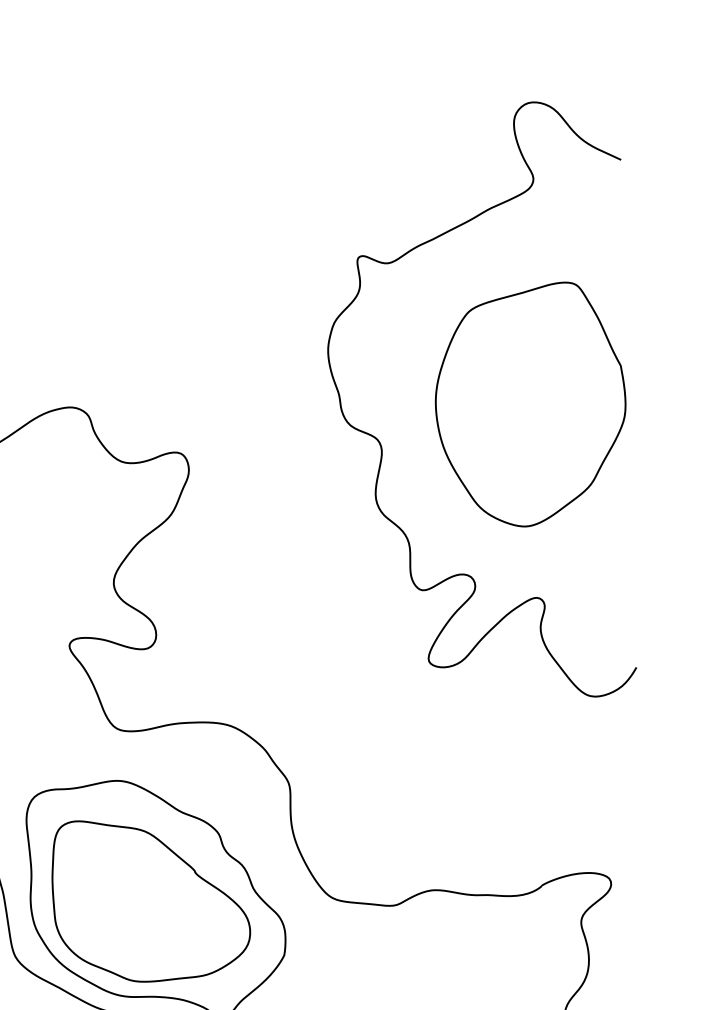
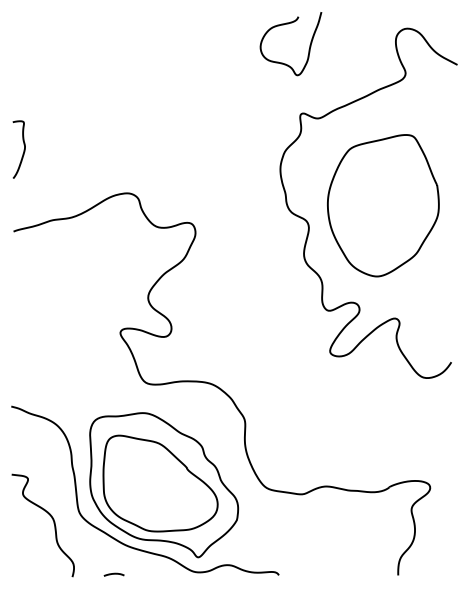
curve: (365, 146) -> (308, 49), added
part: (530, 404) -> (383, 205), moved

